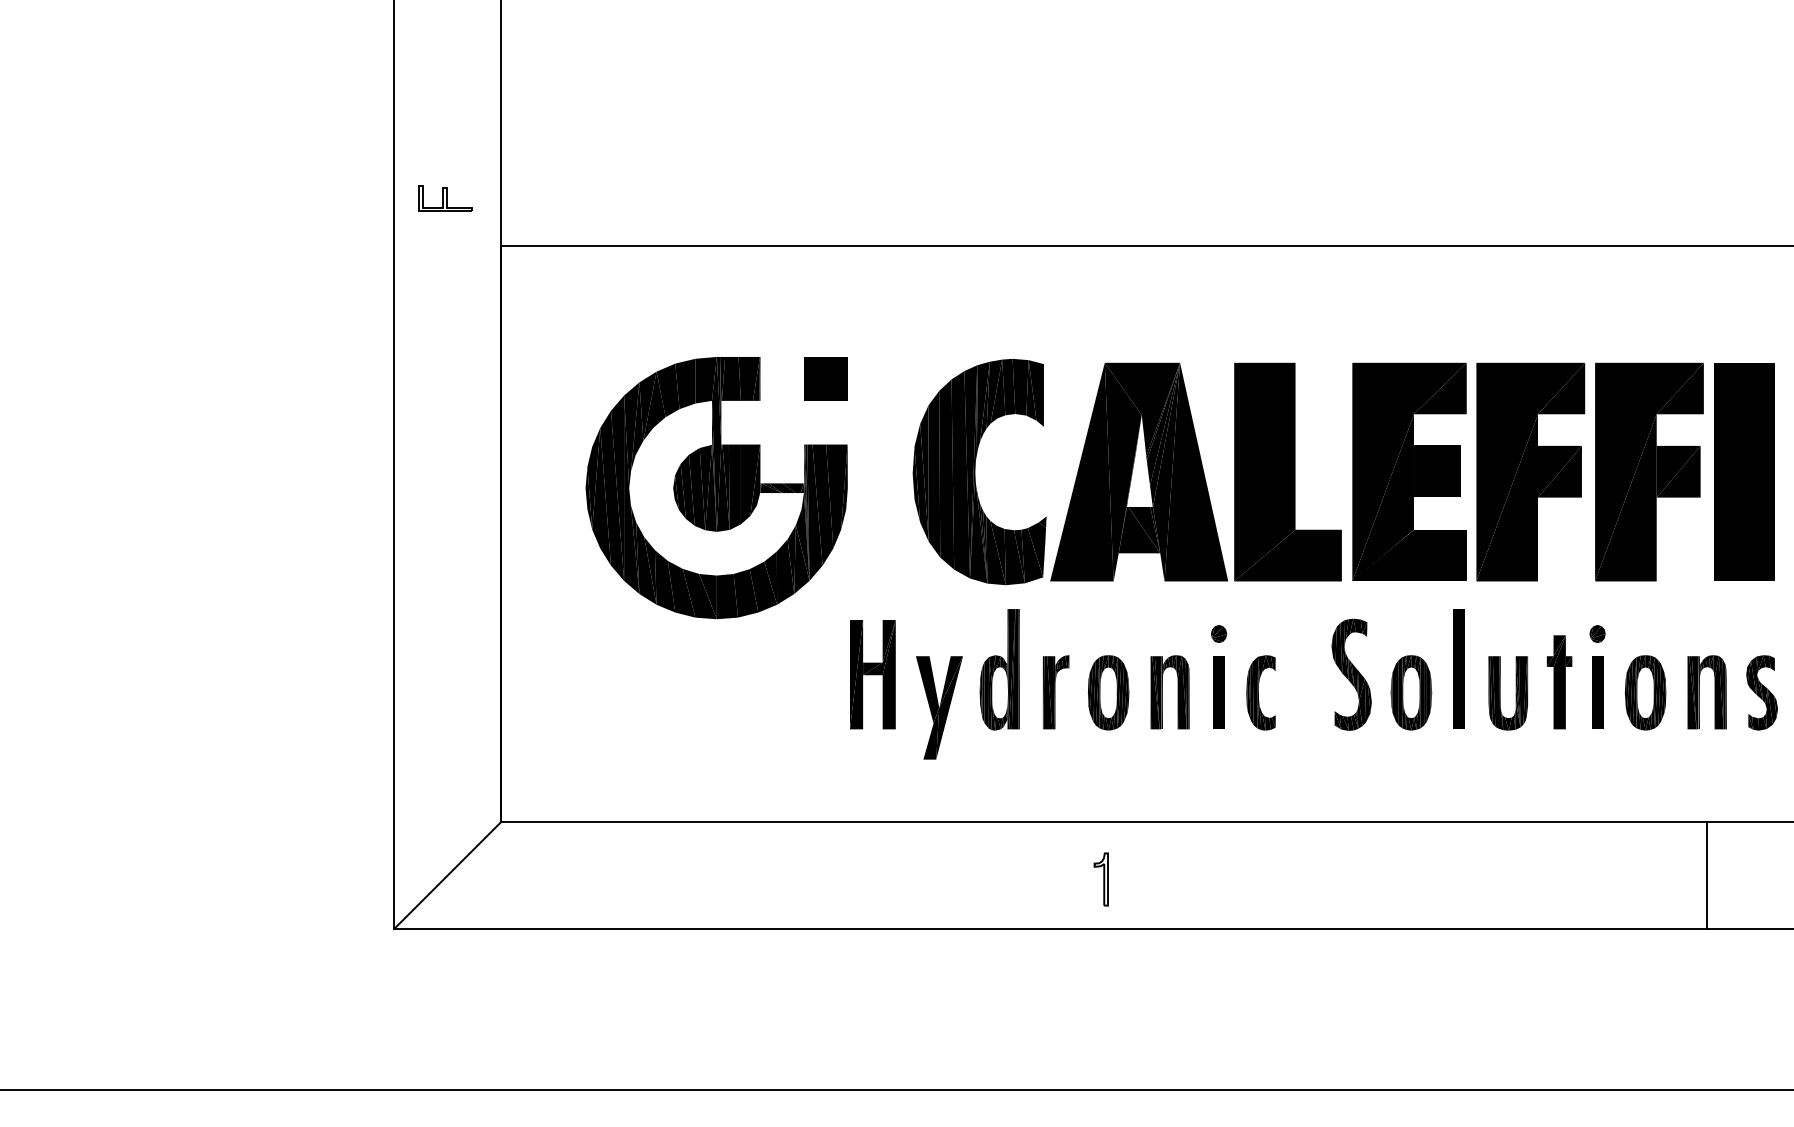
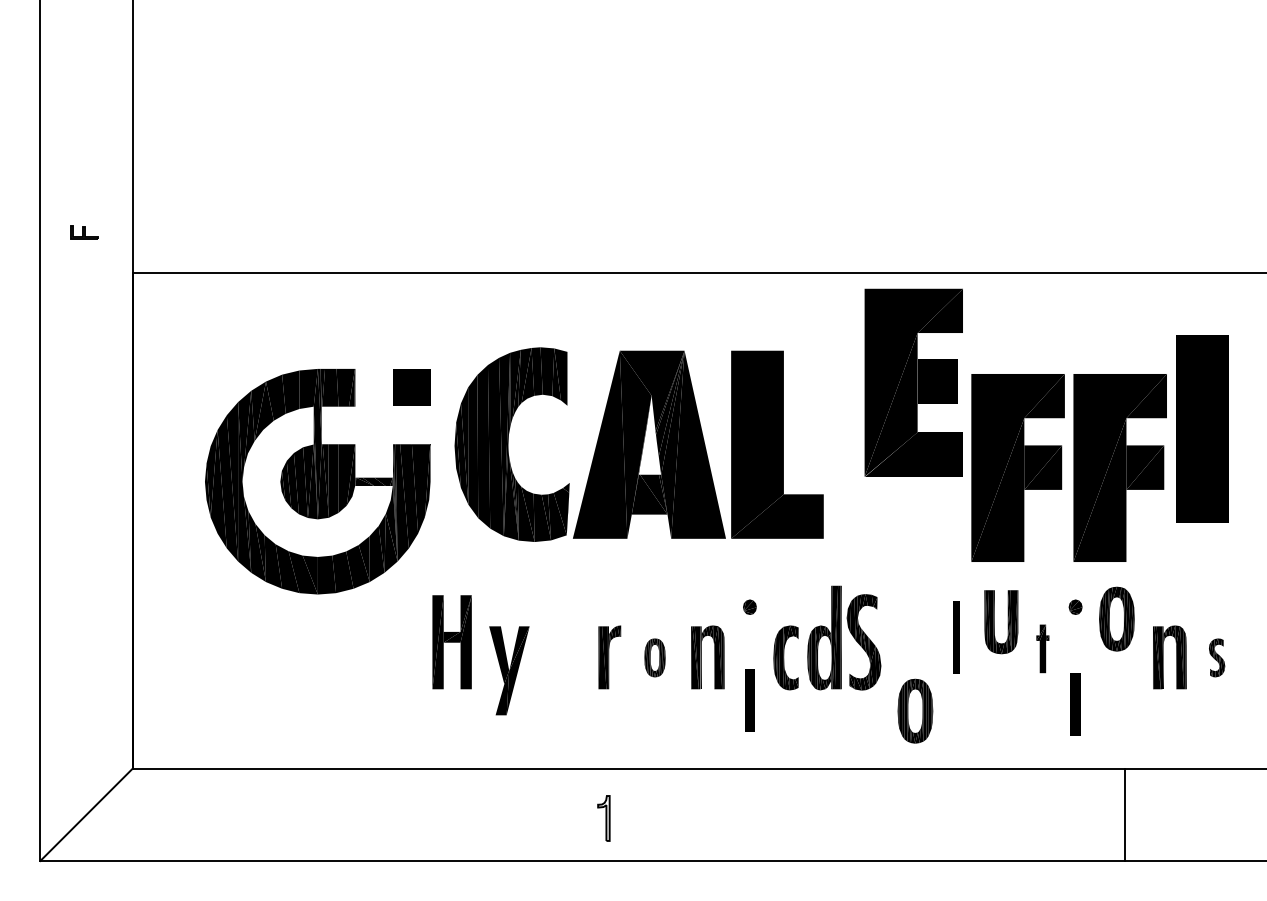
part: (445, 198) -> (84, 232), size x0.6
part: (1126, 471) -> (638, 444), moved
part: (1409, 471) -> (913, 382), moved
part: (1744, 471) -> (1201, 428), moved
part: (1458, 668) -> (955, 636), size x0.7
part: (999, 669) -> (824, 637), moved
part: (1559, 682) -> (1042, 648), size x0.6
part: (1108, 692) -> (654, 657), size x0.6
part: (1218, 692) -> (749, 700), moved
part: (1411, 692) -> (915, 710), moved
part: (1597, 692) -> (1075, 704), moved
part: (1645, 692) -> (1116, 618), moved
part: (1761, 692) -> (1216, 657), size x0.6
part: (1500, 693) -> (994, 622), moved
line: (1707, 874) -> (1125, 814), moved
part: (1100, 879) -> (603, 818), moved

